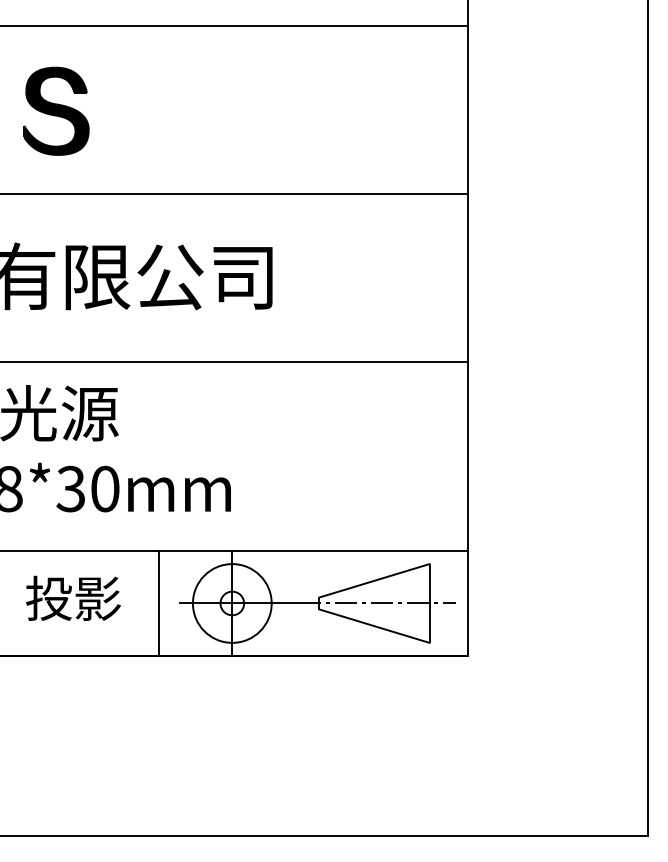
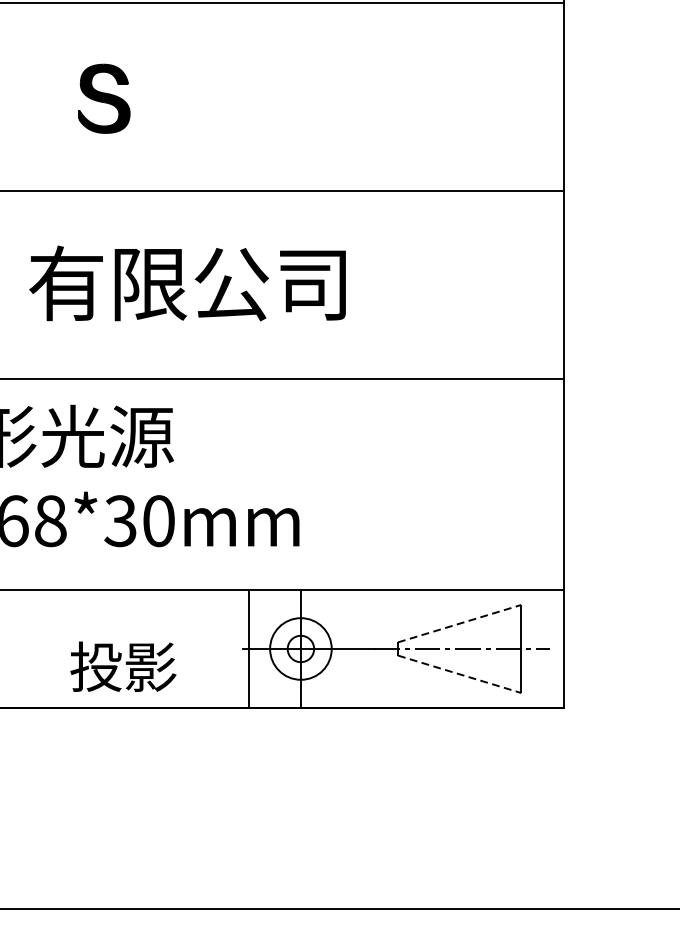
part: (56, 110) -> (104, 98), size x0.7
line: (374, 580) -> (459, 623), solid -> dashed
text: (73, 597) -> (123, 665), moved
line: (158, 603) -> (248, 649), moved
circle: (231, 603) -> (300, 649), size x0.7
line: (374, 626) -> (459, 674), solid -> dashed

